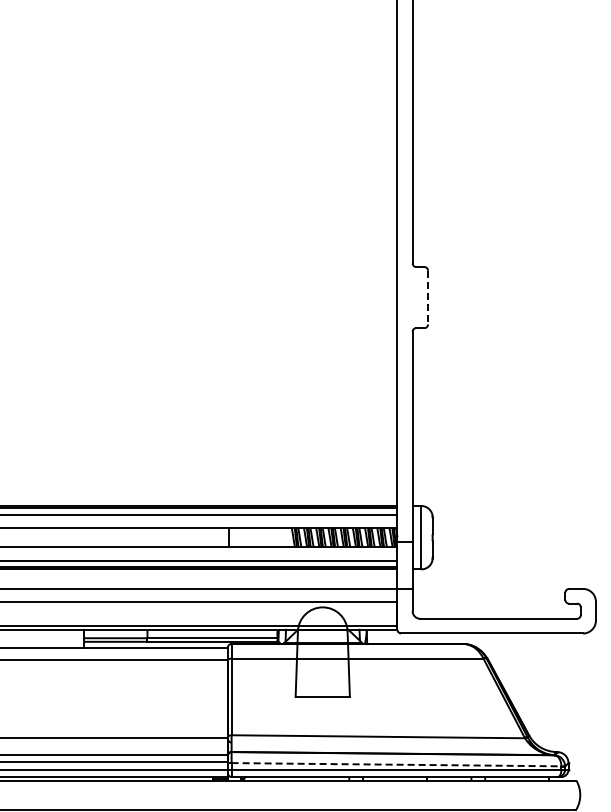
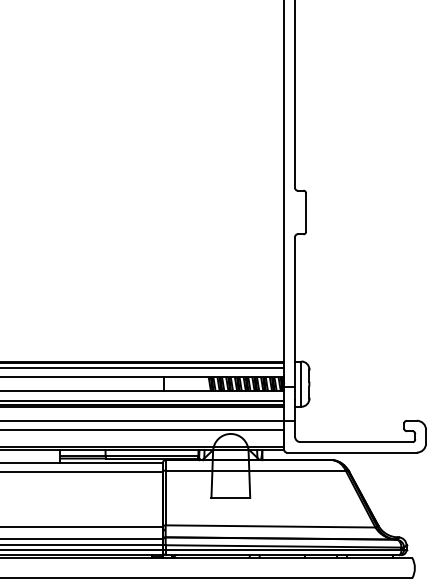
line: (428, 297) -> (306, 212), dashed -> solid
line: (396, 764) -> (283, 546), dashed -> solid

